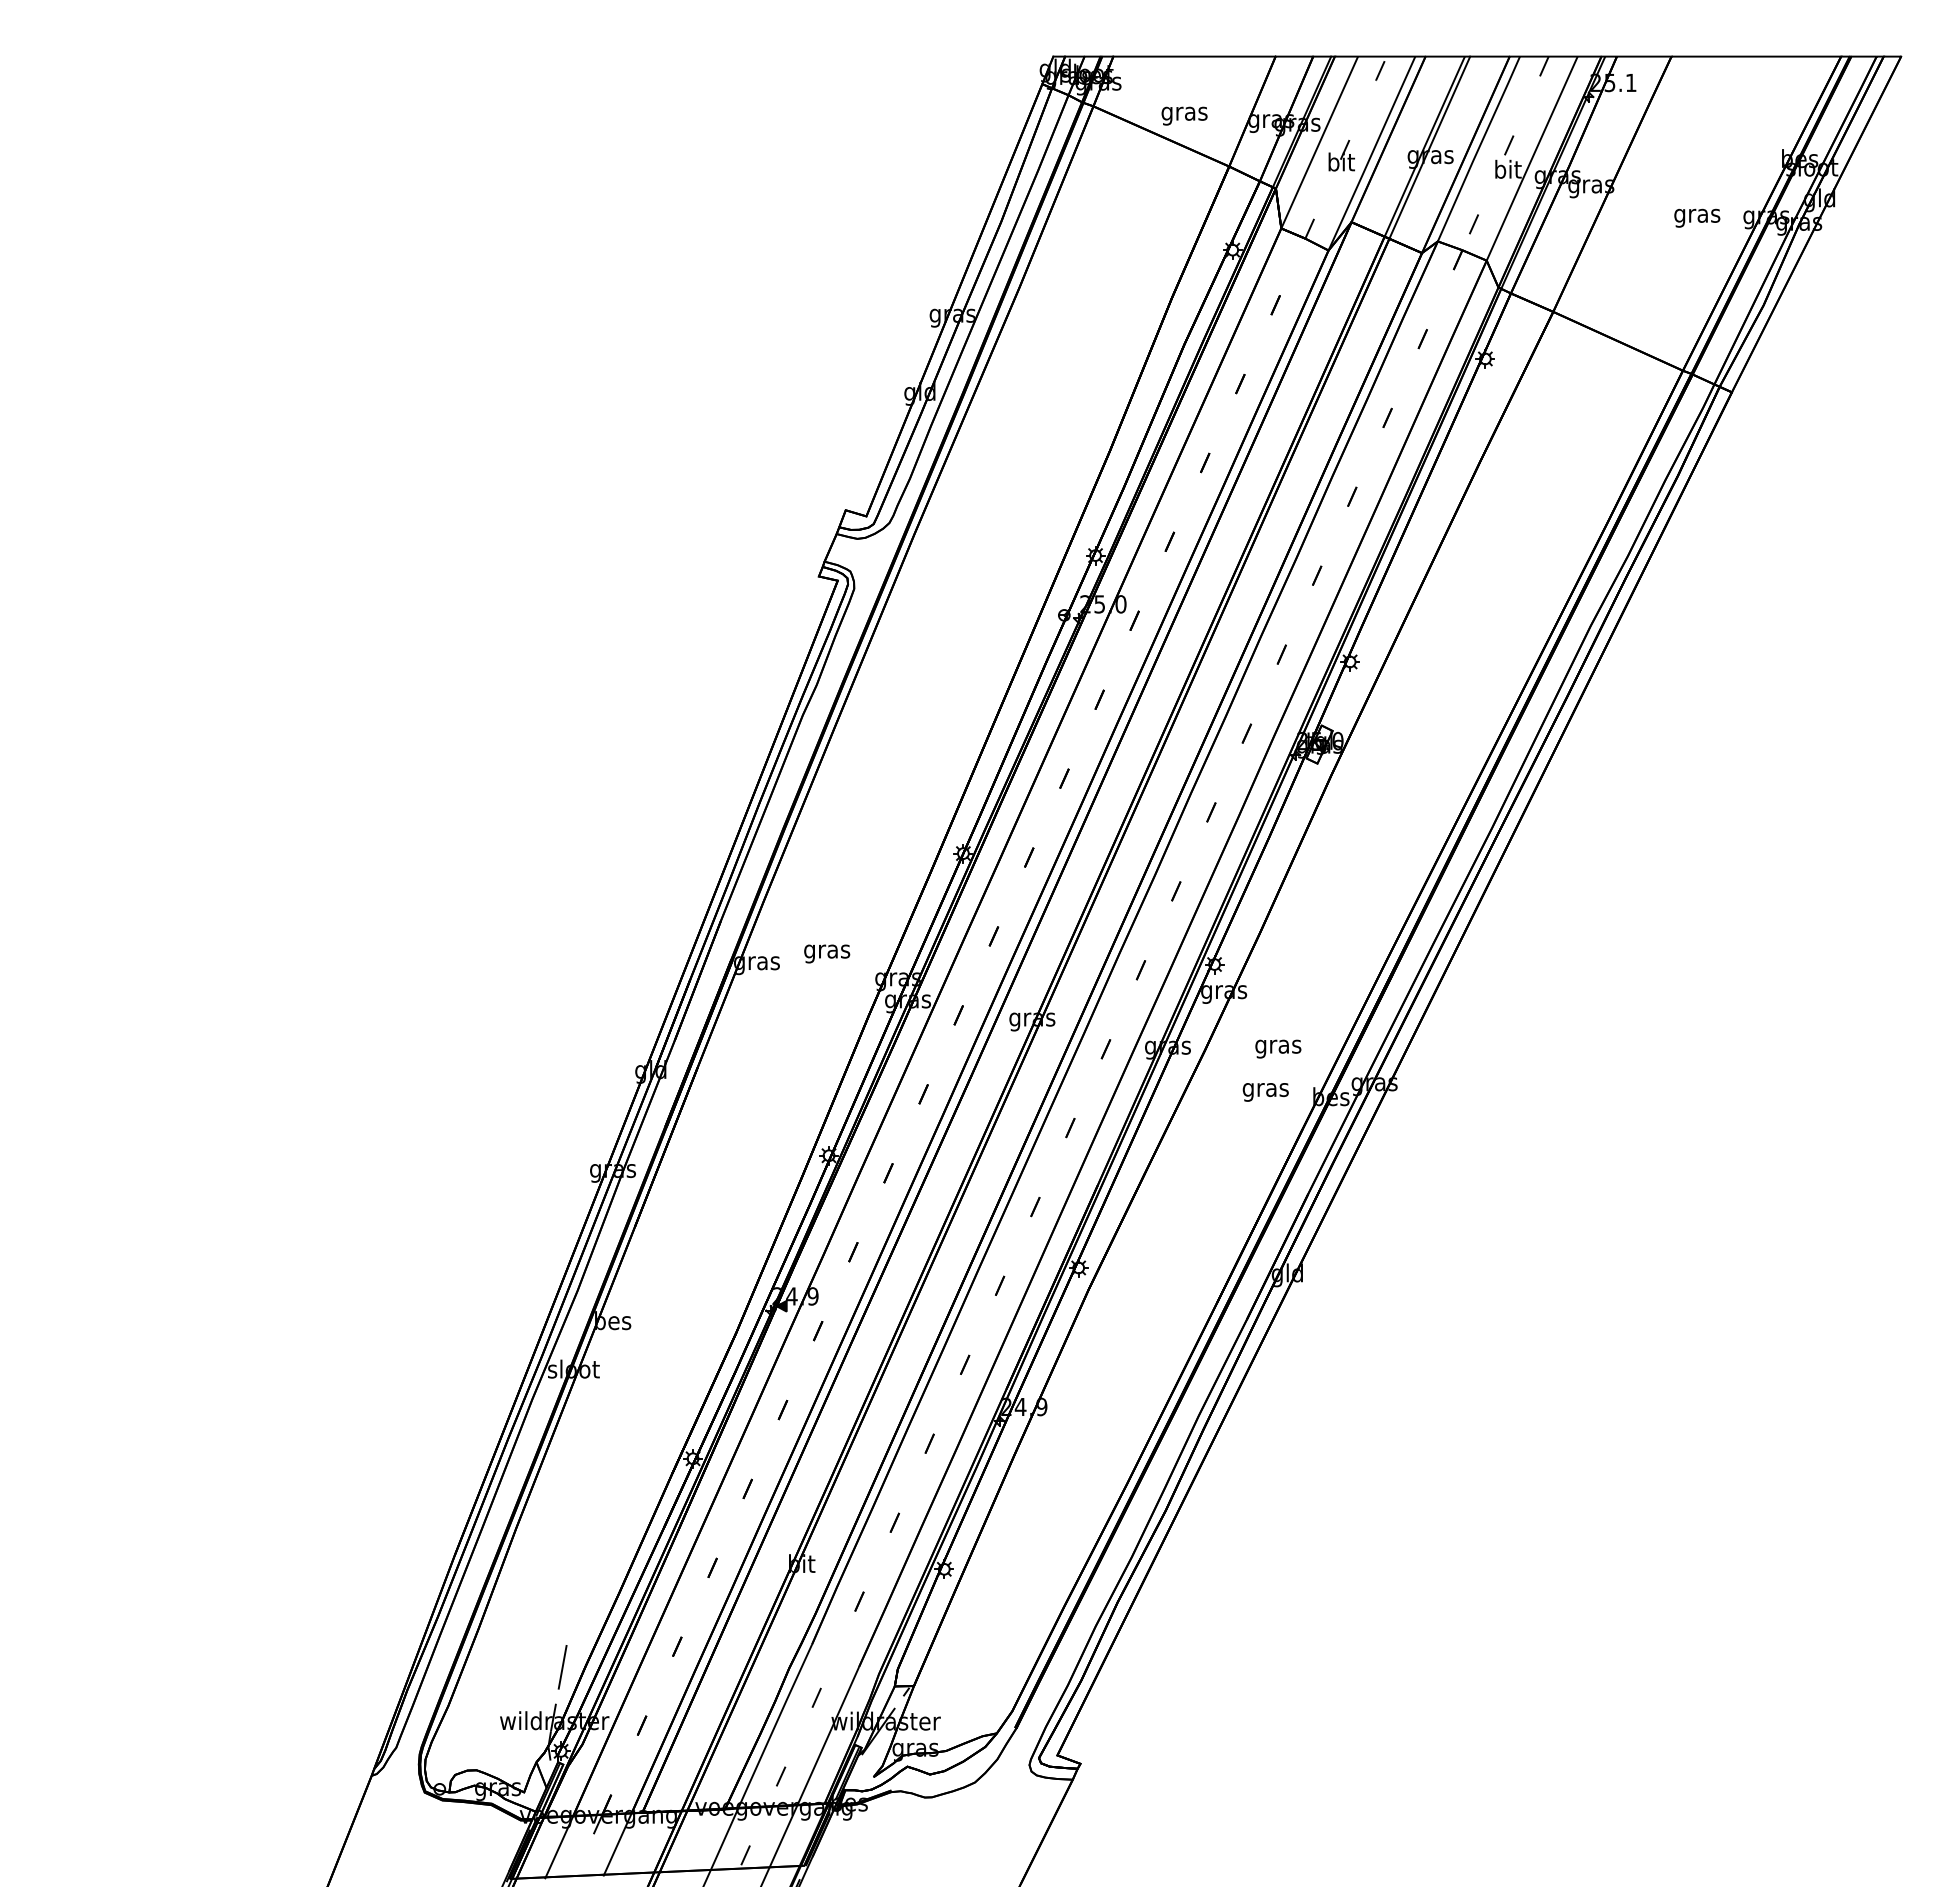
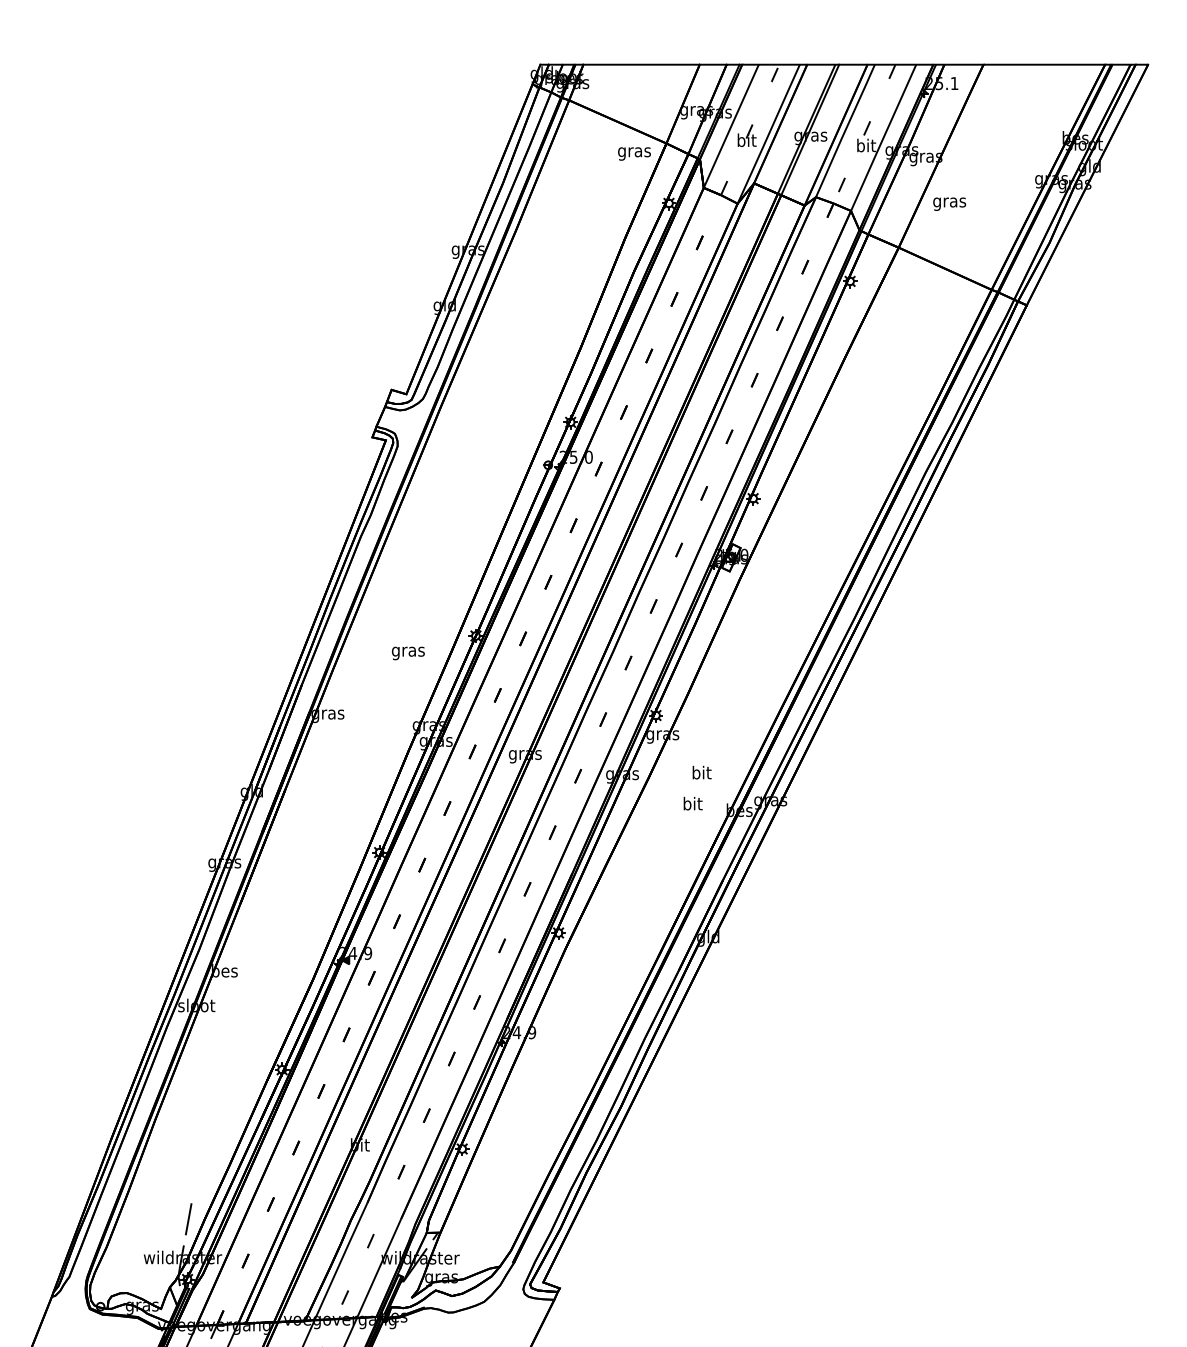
text: (1184, 115) -> (634, 153), moved
text: (1697, 217) -> (949, 203), moved
text: (827, 953) -> (408, 653), moved
text: (1278, 1046) -> (701, 774), gras -> bit
text: (1265, 1089) -> (692, 805), gras -> bit

